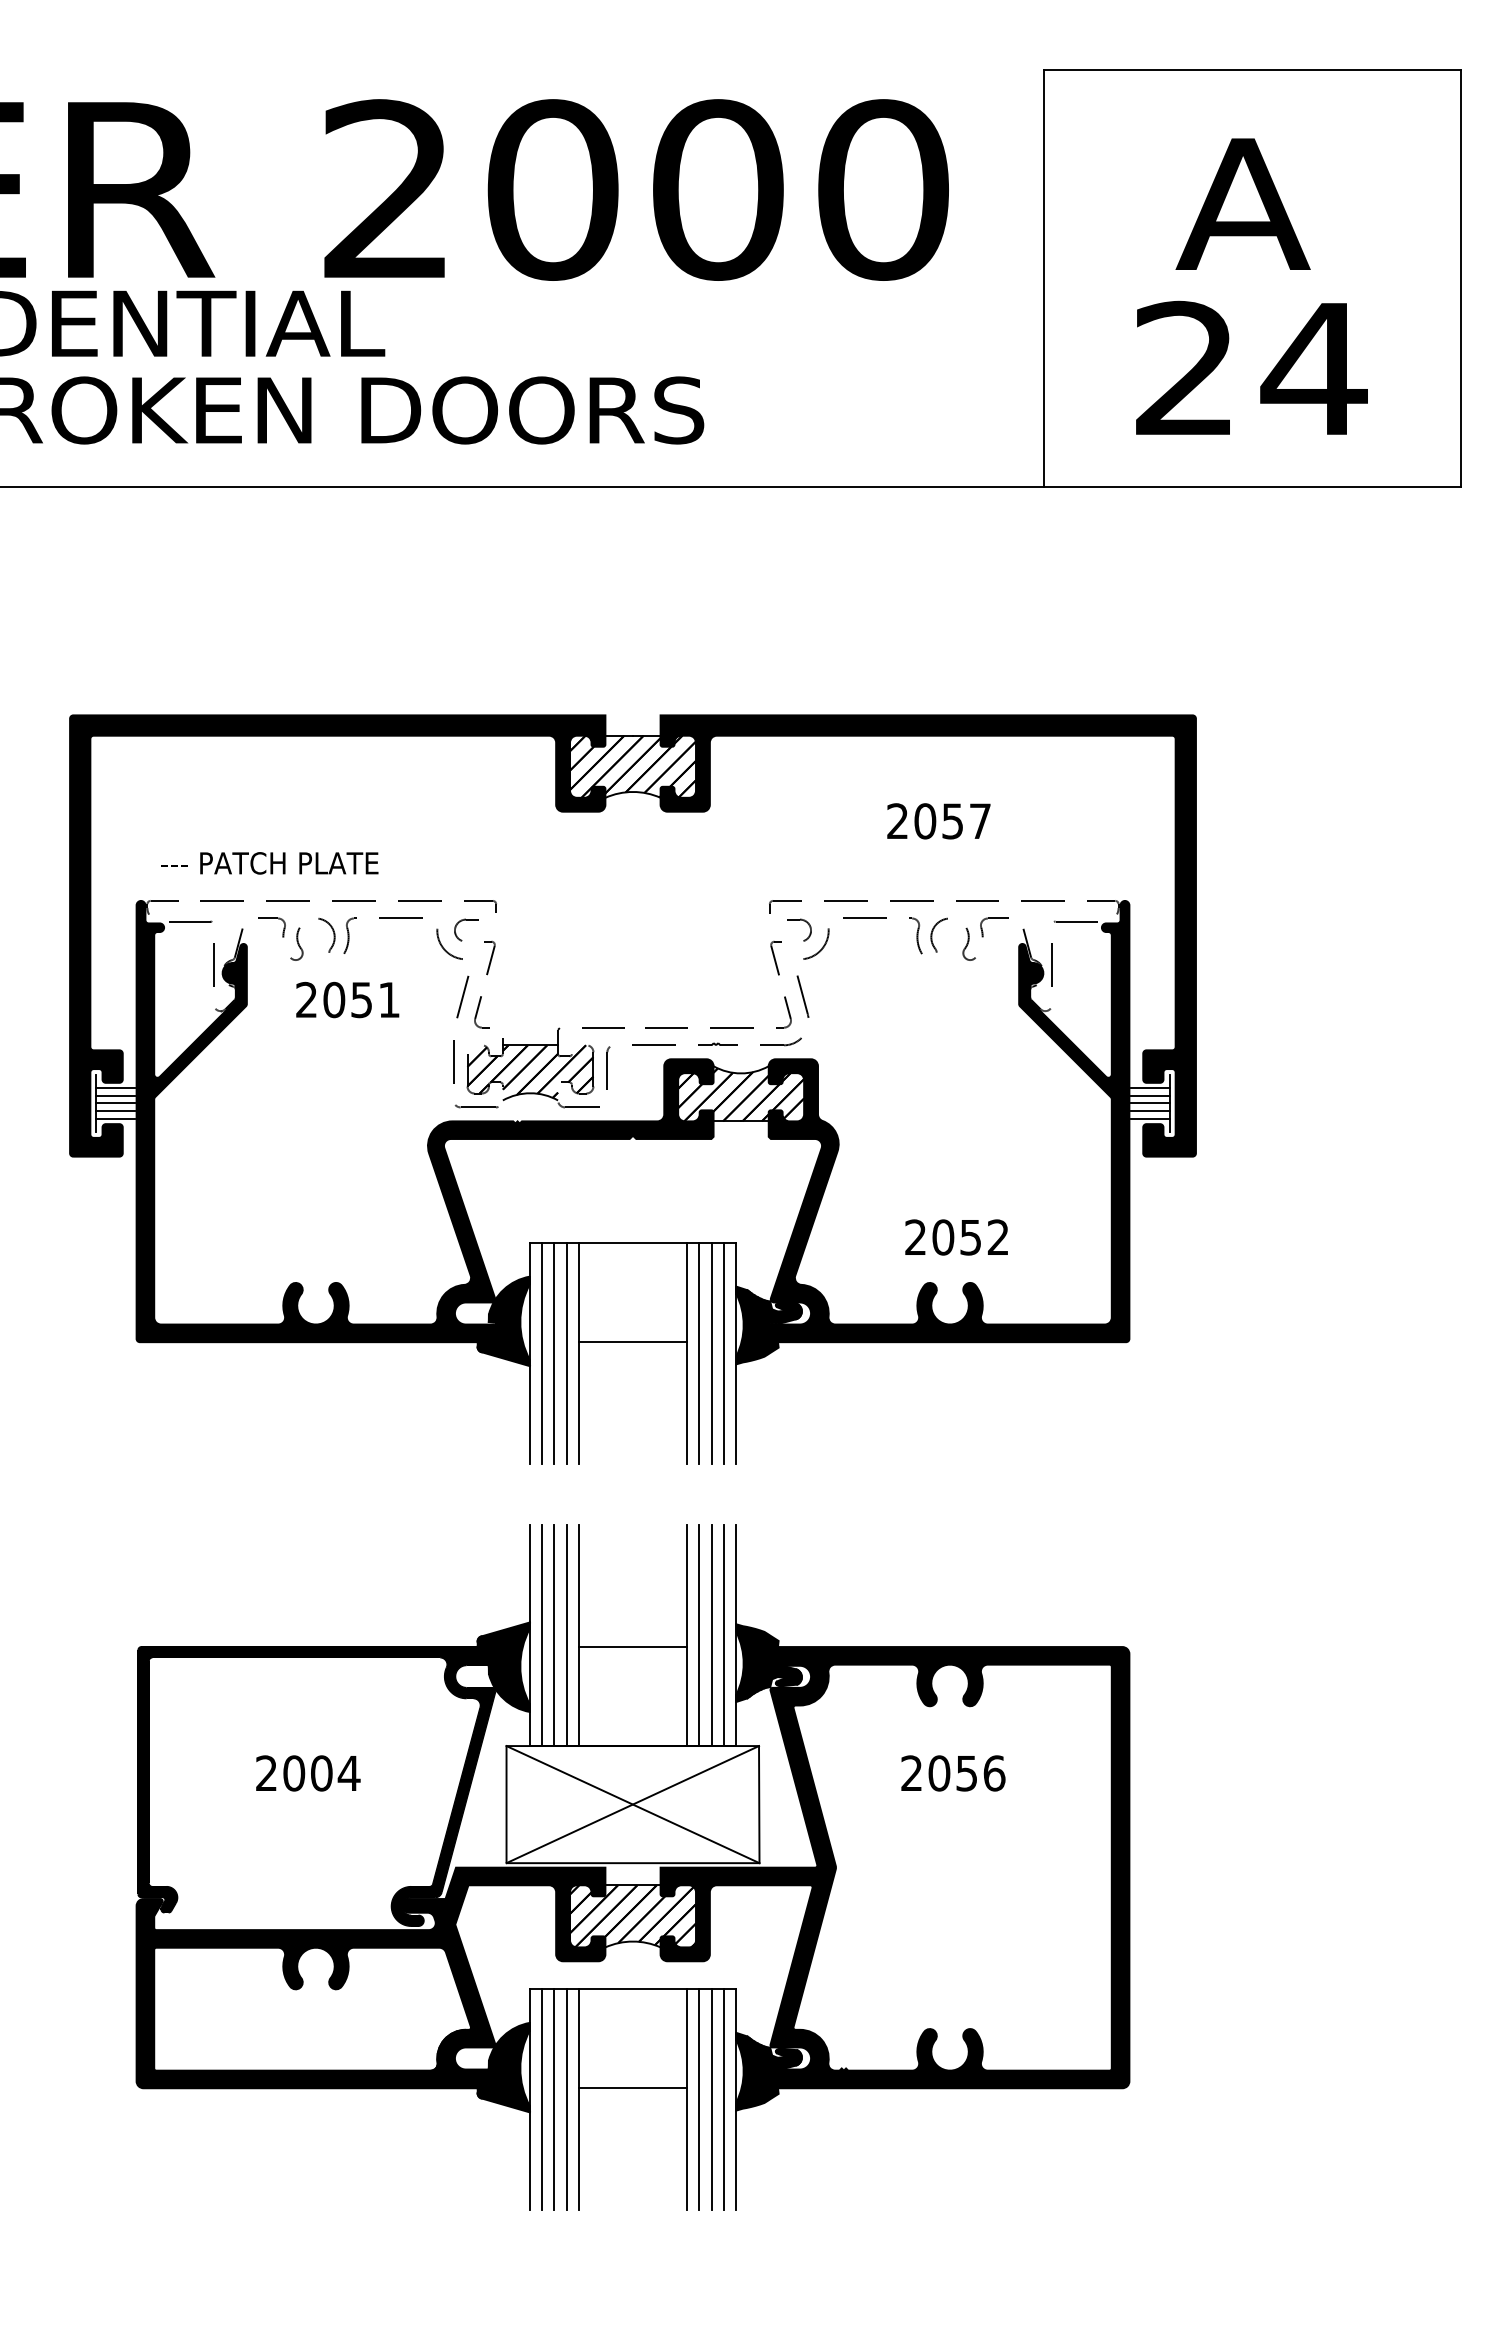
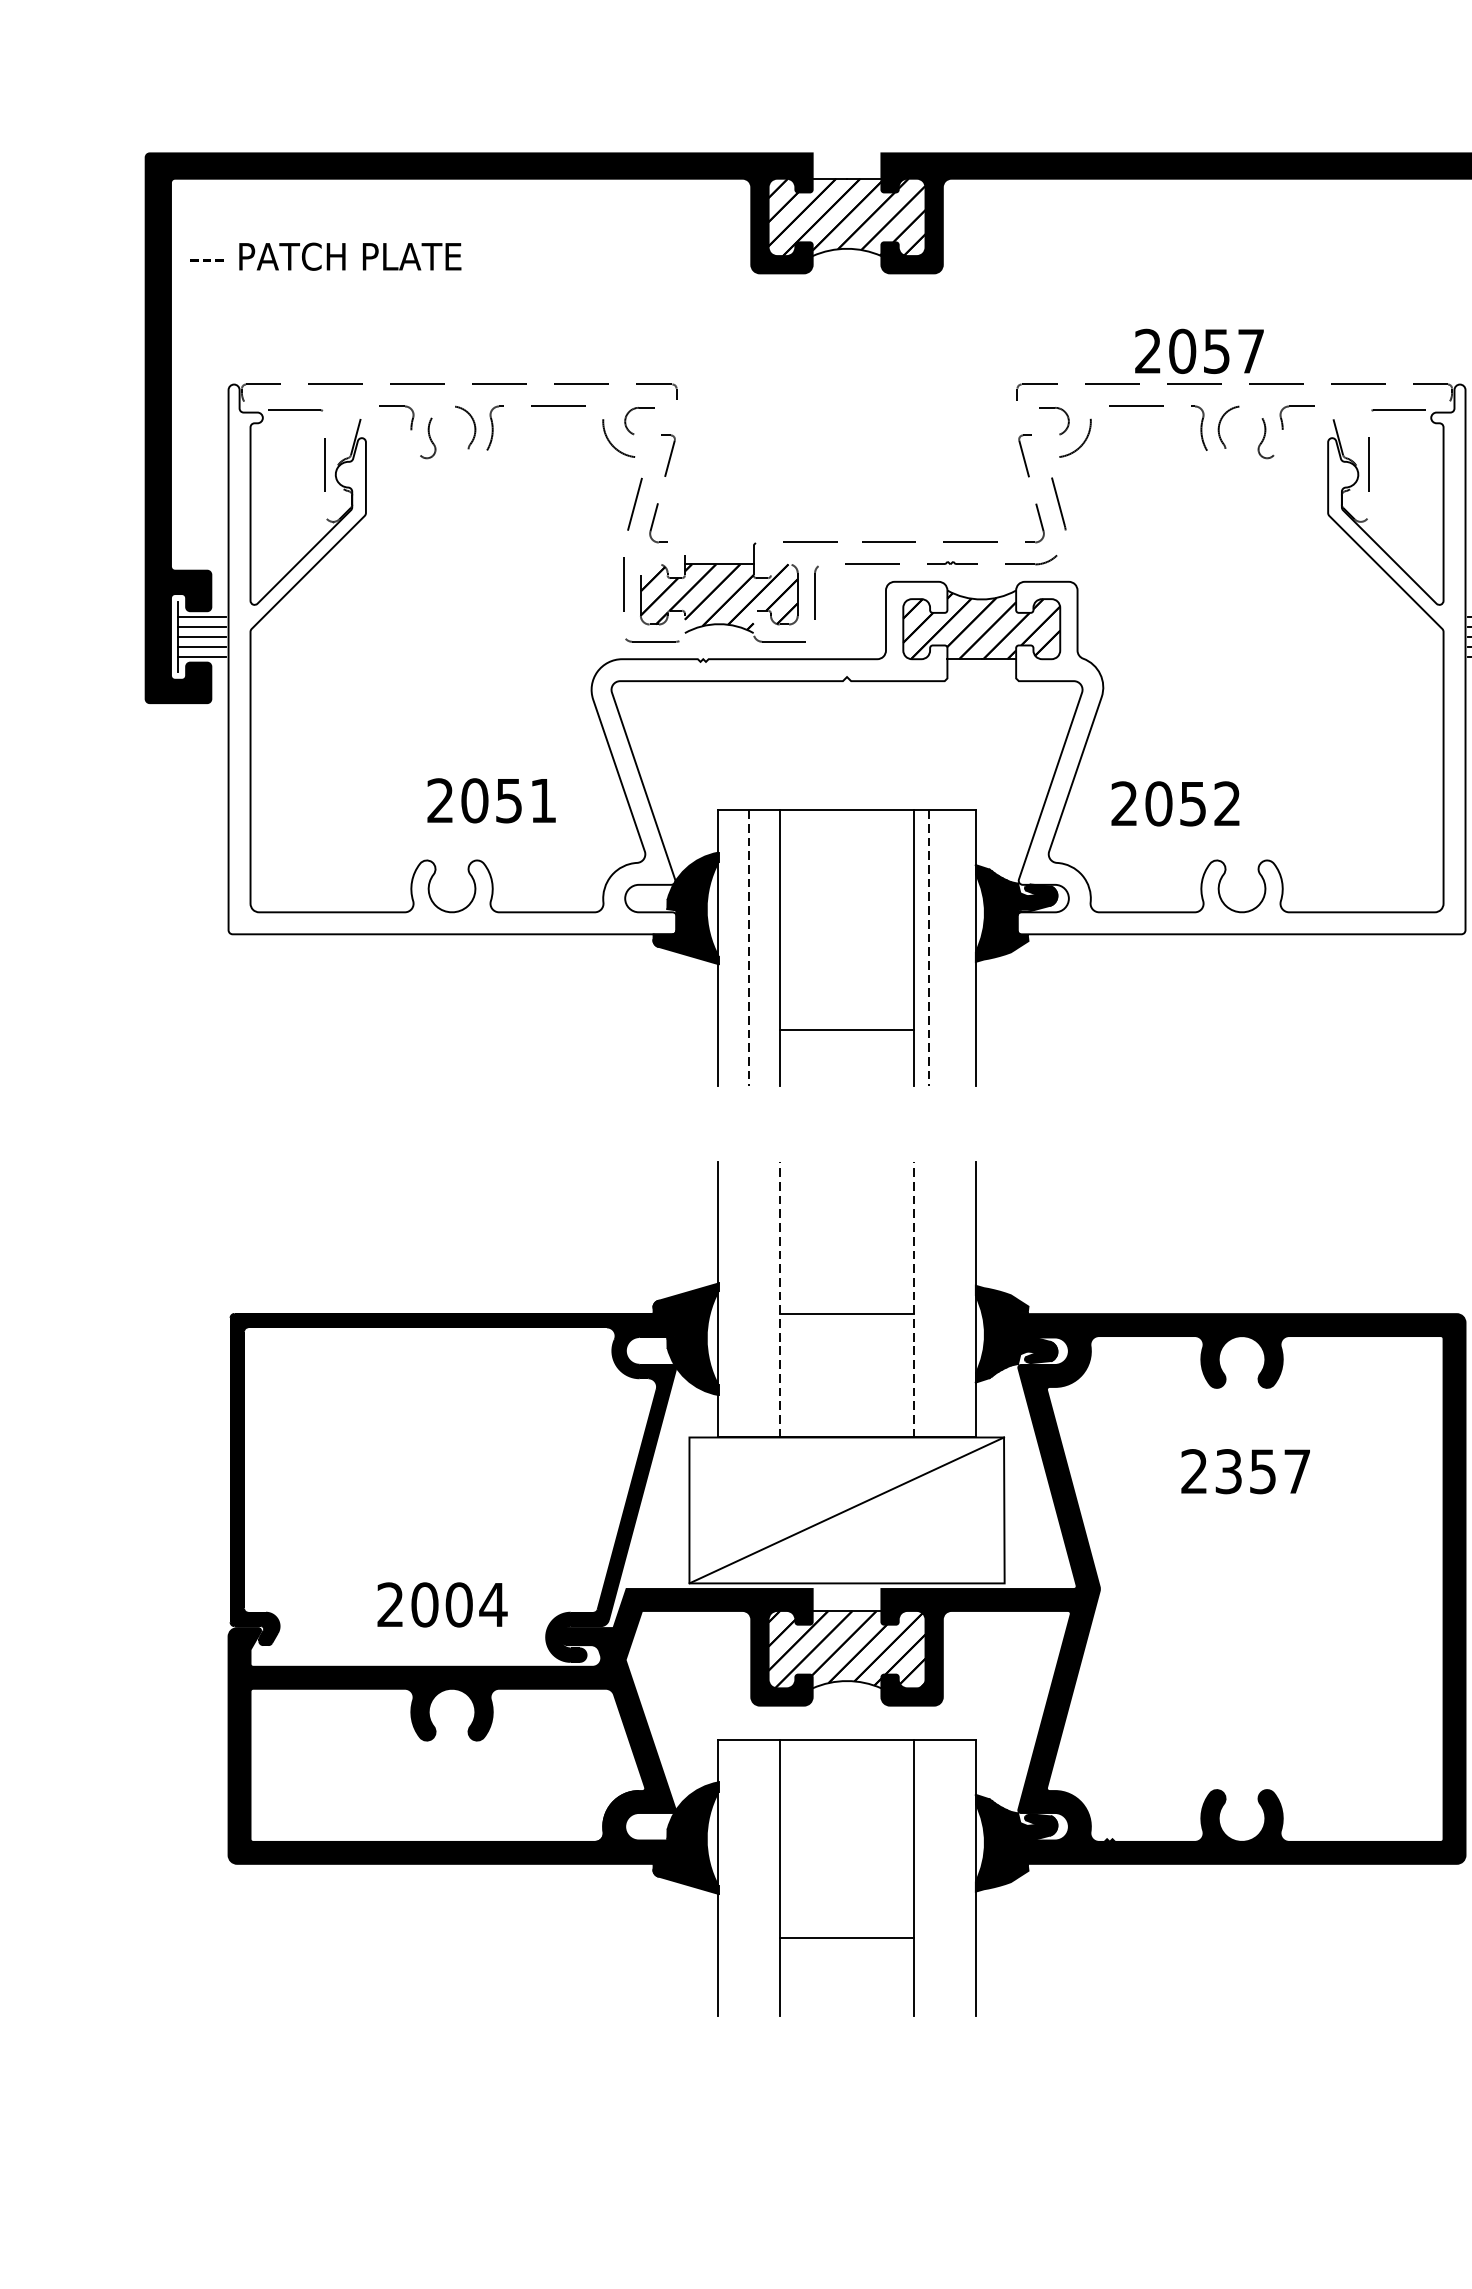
text: (938, 821) -> (1199, 351), moved
text: (269, 863) -> (325, 256), moved
text: (347, 999) -> (491, 800), moved
fill: (424, 1121) -> (587, 659), removed
fill: (948, 1121) -> (1240, 659), removed
text: (956, 1237) -> (1175, 803), moved
line: (632, 1341) -> (846, 1029), moved
line: (542, 1352) -> (734, 947), removed
line: (566, 1352) -> (764, 947), removed
line: (711, 1352) -> (944, 947), removed
line: (723, 1352) -> (959, 947), removed
line: (554, 1353) -> (749, 948), solid -> dashed
line: (699, 1353) -> (929, 948), solid -> dashed
line: (542, 1635) -> (734, 1299), removed
line: (554, 1635) -> (749, 1299), removed
line: (566, 1635) -> (764, 1299), removed
line: (579, 1635) -> (780, 1299), solid -> dashed
line: (686, 1635) -> (913, 1299), solid -> dashed
line: (699, 1635) -> (929, 1299), removed
line: (711, 1635) -> (944, 1299), removed
line: (723, 1635) -> (959, 1299), removed
text: (308, 1773) -> (442, 1604), moved
text: (966, 1773) -> (1262, 1471), 2056 -> 2357
line: (632, 1804) -> (846, 1510), removed
line: (632, 2088) -> (846, 1938), moved
line: (542, 2099) -> (734, 1877), removed
line: (554, 2099) -> (749, 1877), removed
line: (566, 2099) -> (764, 1877), removed
line: (699, 2099) -> (929, 1877), removed
line: (711, 2099) -> (944, 1877), removed
line: (723, 2099) -> (959, 1877), removed

